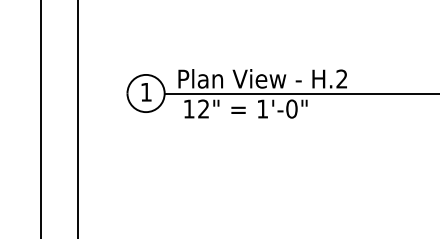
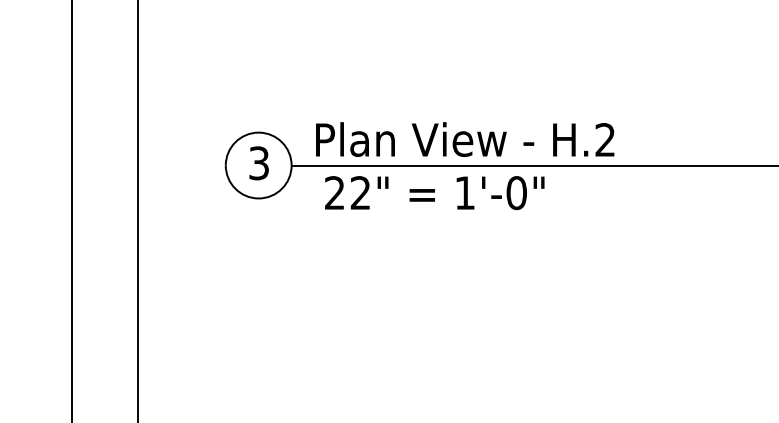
text: (145, 91) -> (257, 161), 1 -> 3
text: (188, 108) -> (333, 192), 12" -> 22"

